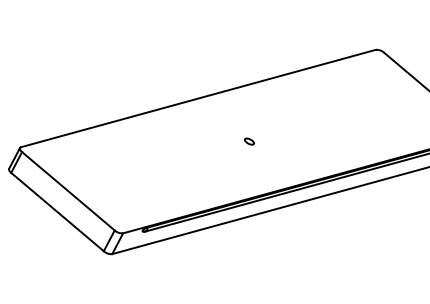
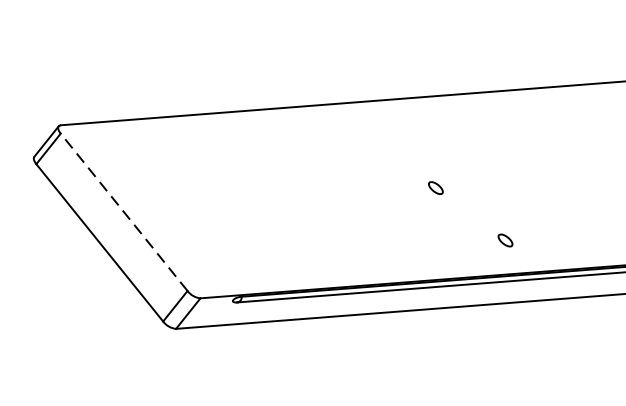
part: (296, 164) -> (505, 240), added
line: (68, 191) -> (124, 212), solid -> dashed

